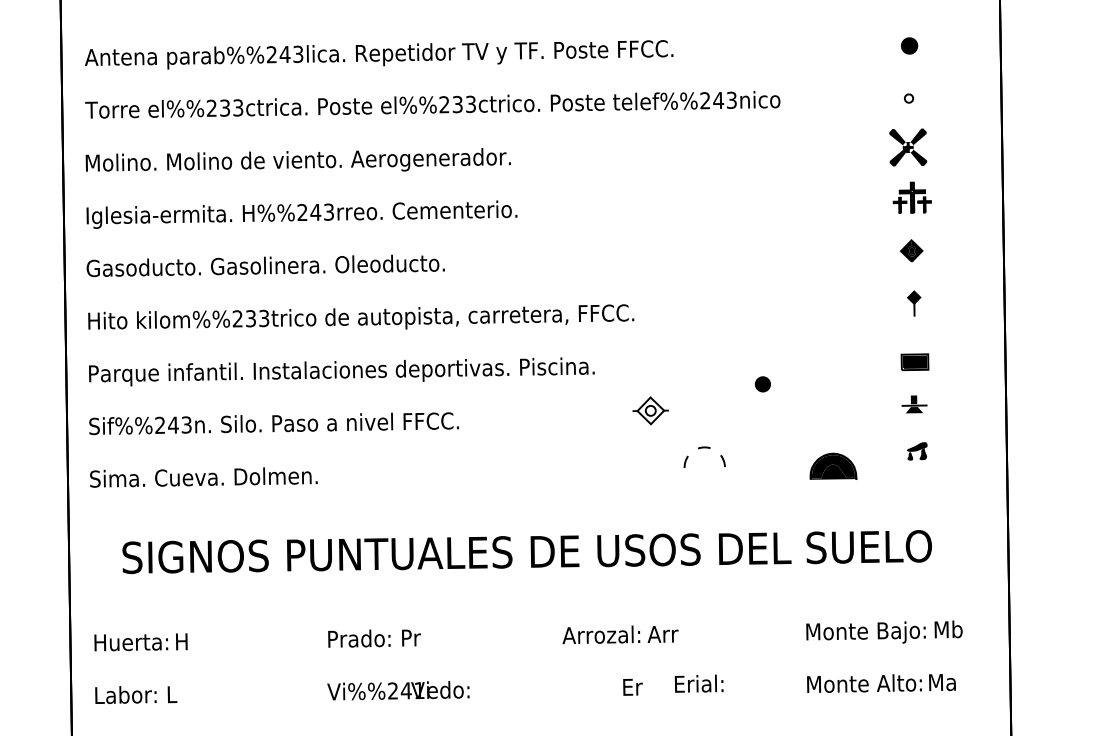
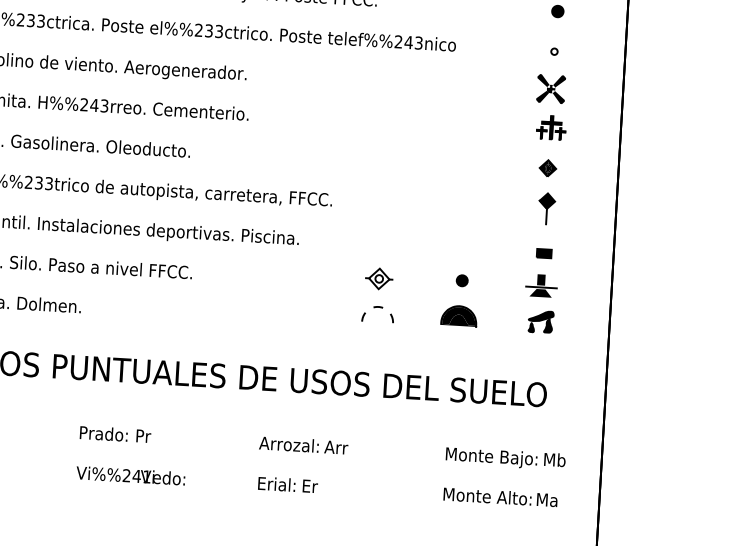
part: (914, 303) -> (547, 208), size x1.67
part: (914, 361) -> (543, 253), size x0.71
part: (762, 384) -> (461, 280), moved
part: (914, 404) -> (541, 285), size x1.67
part: (650, 410) -> (379, 278), moved
part: (917, 451) -> (541, 322), size x1.67
part: (833, 465) -> (459, 315), moved
text: (698, 683) -> (276, 484), moved

